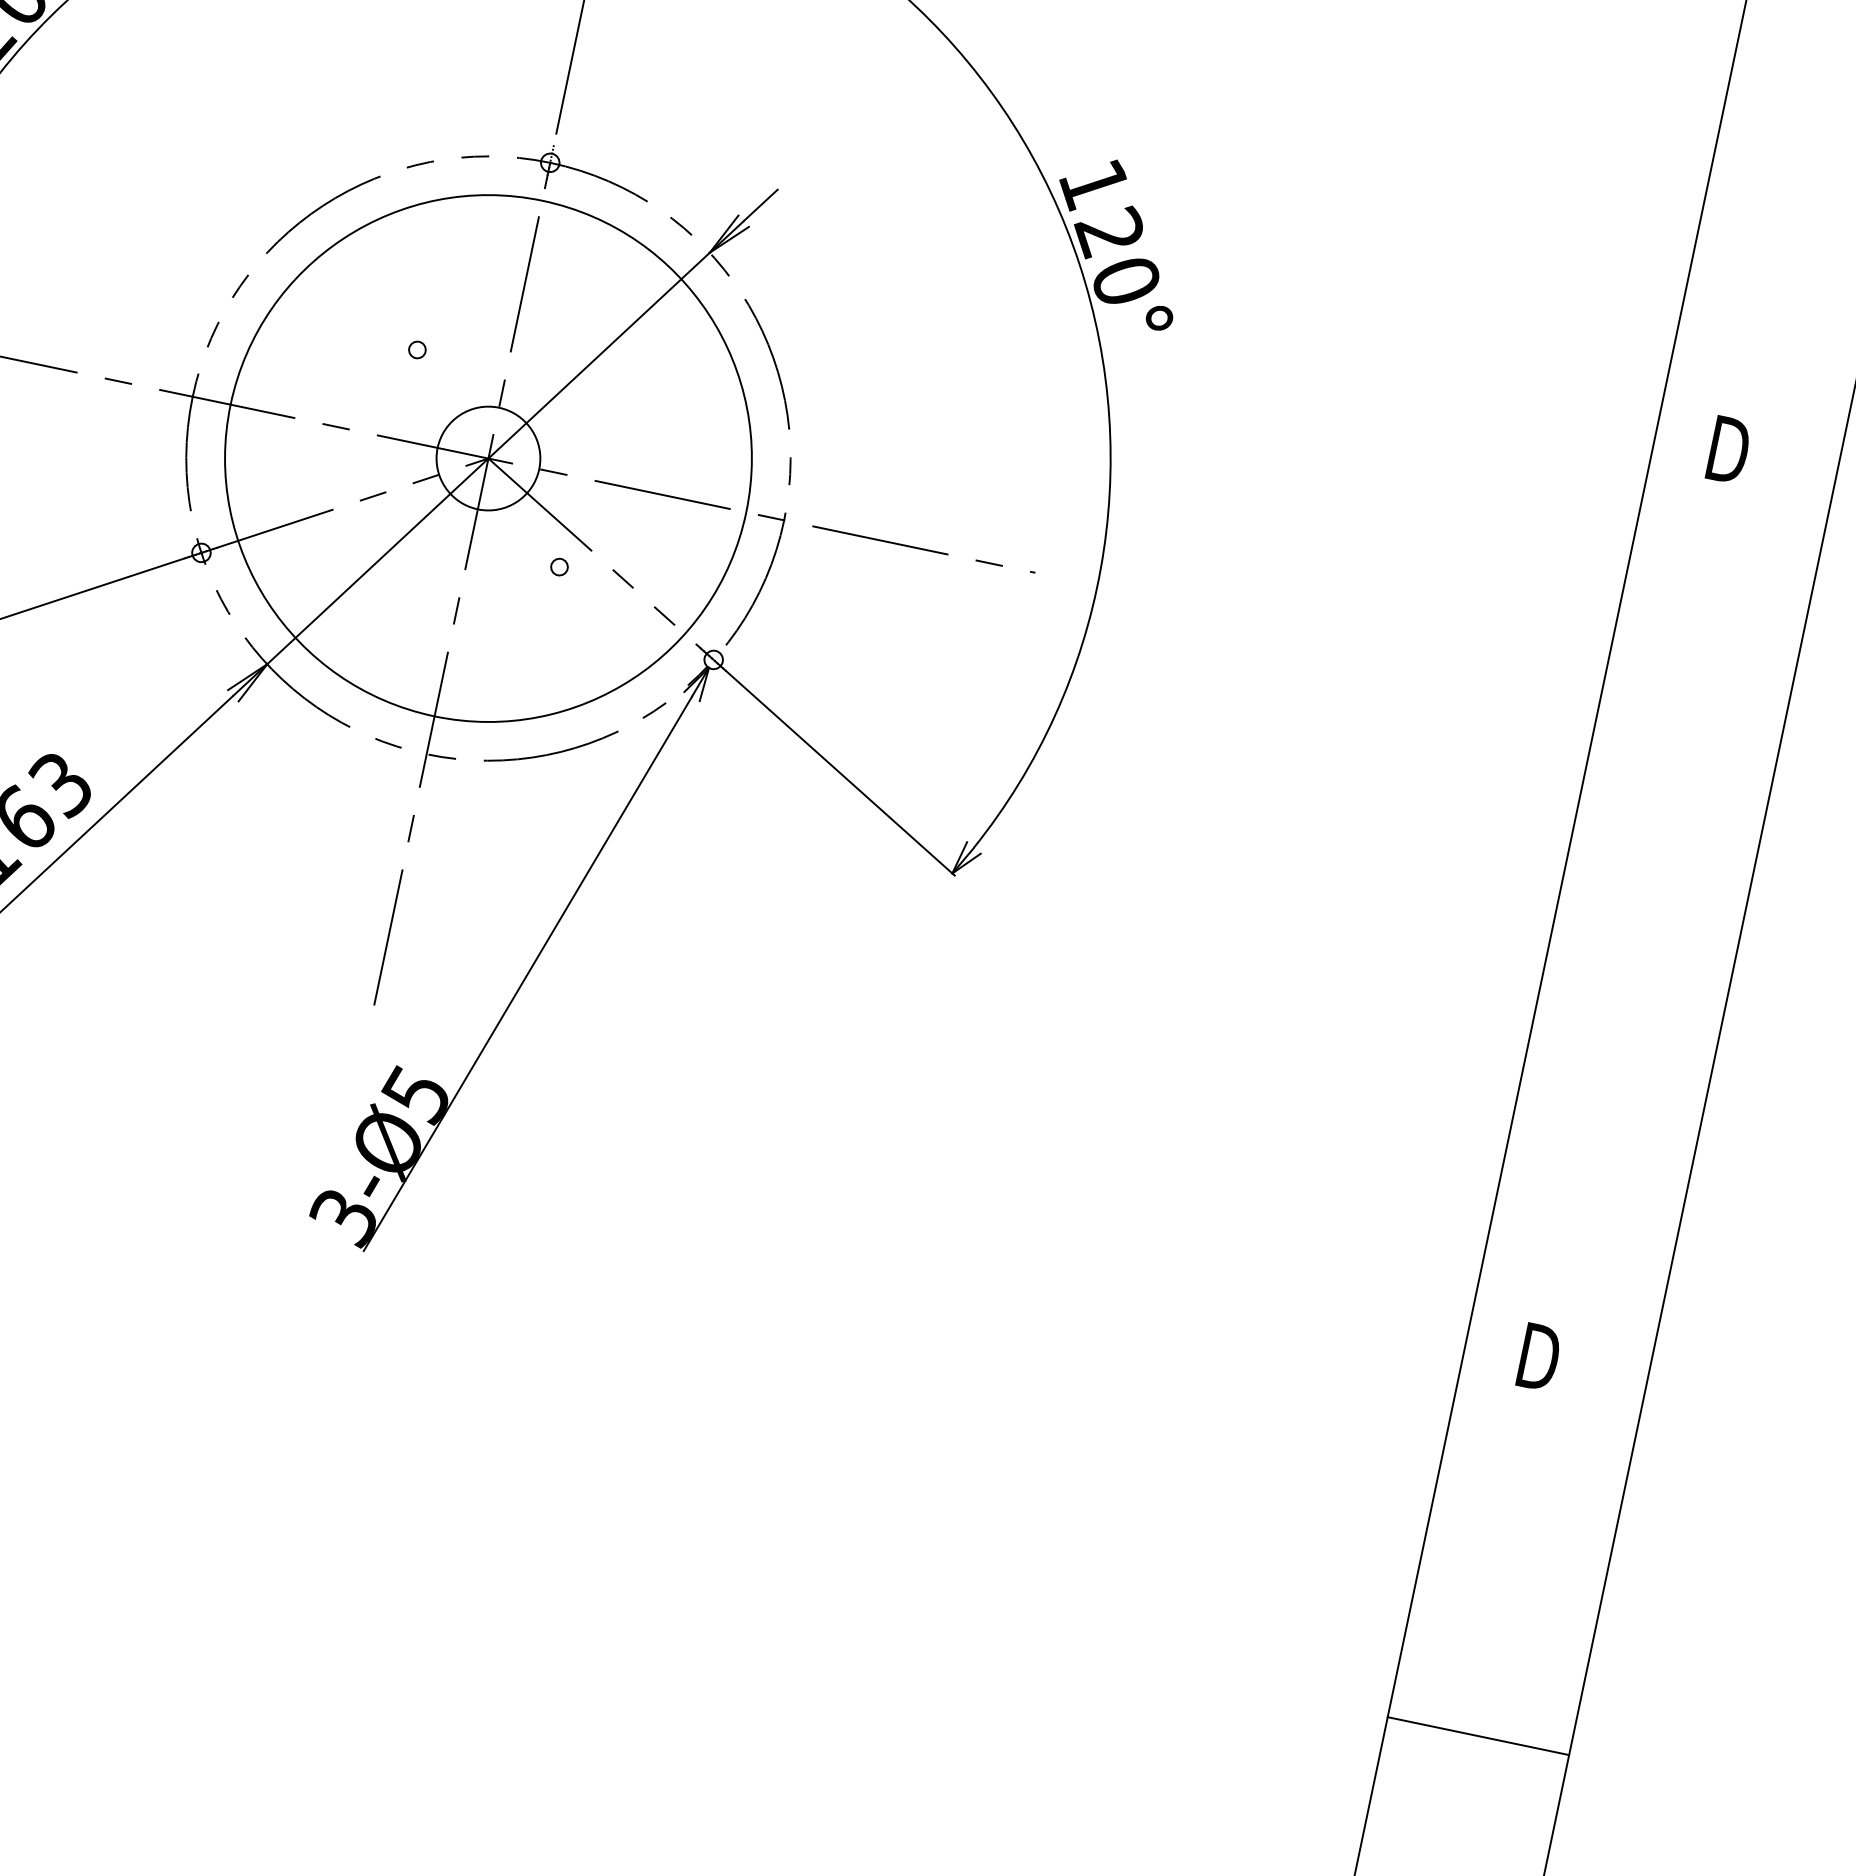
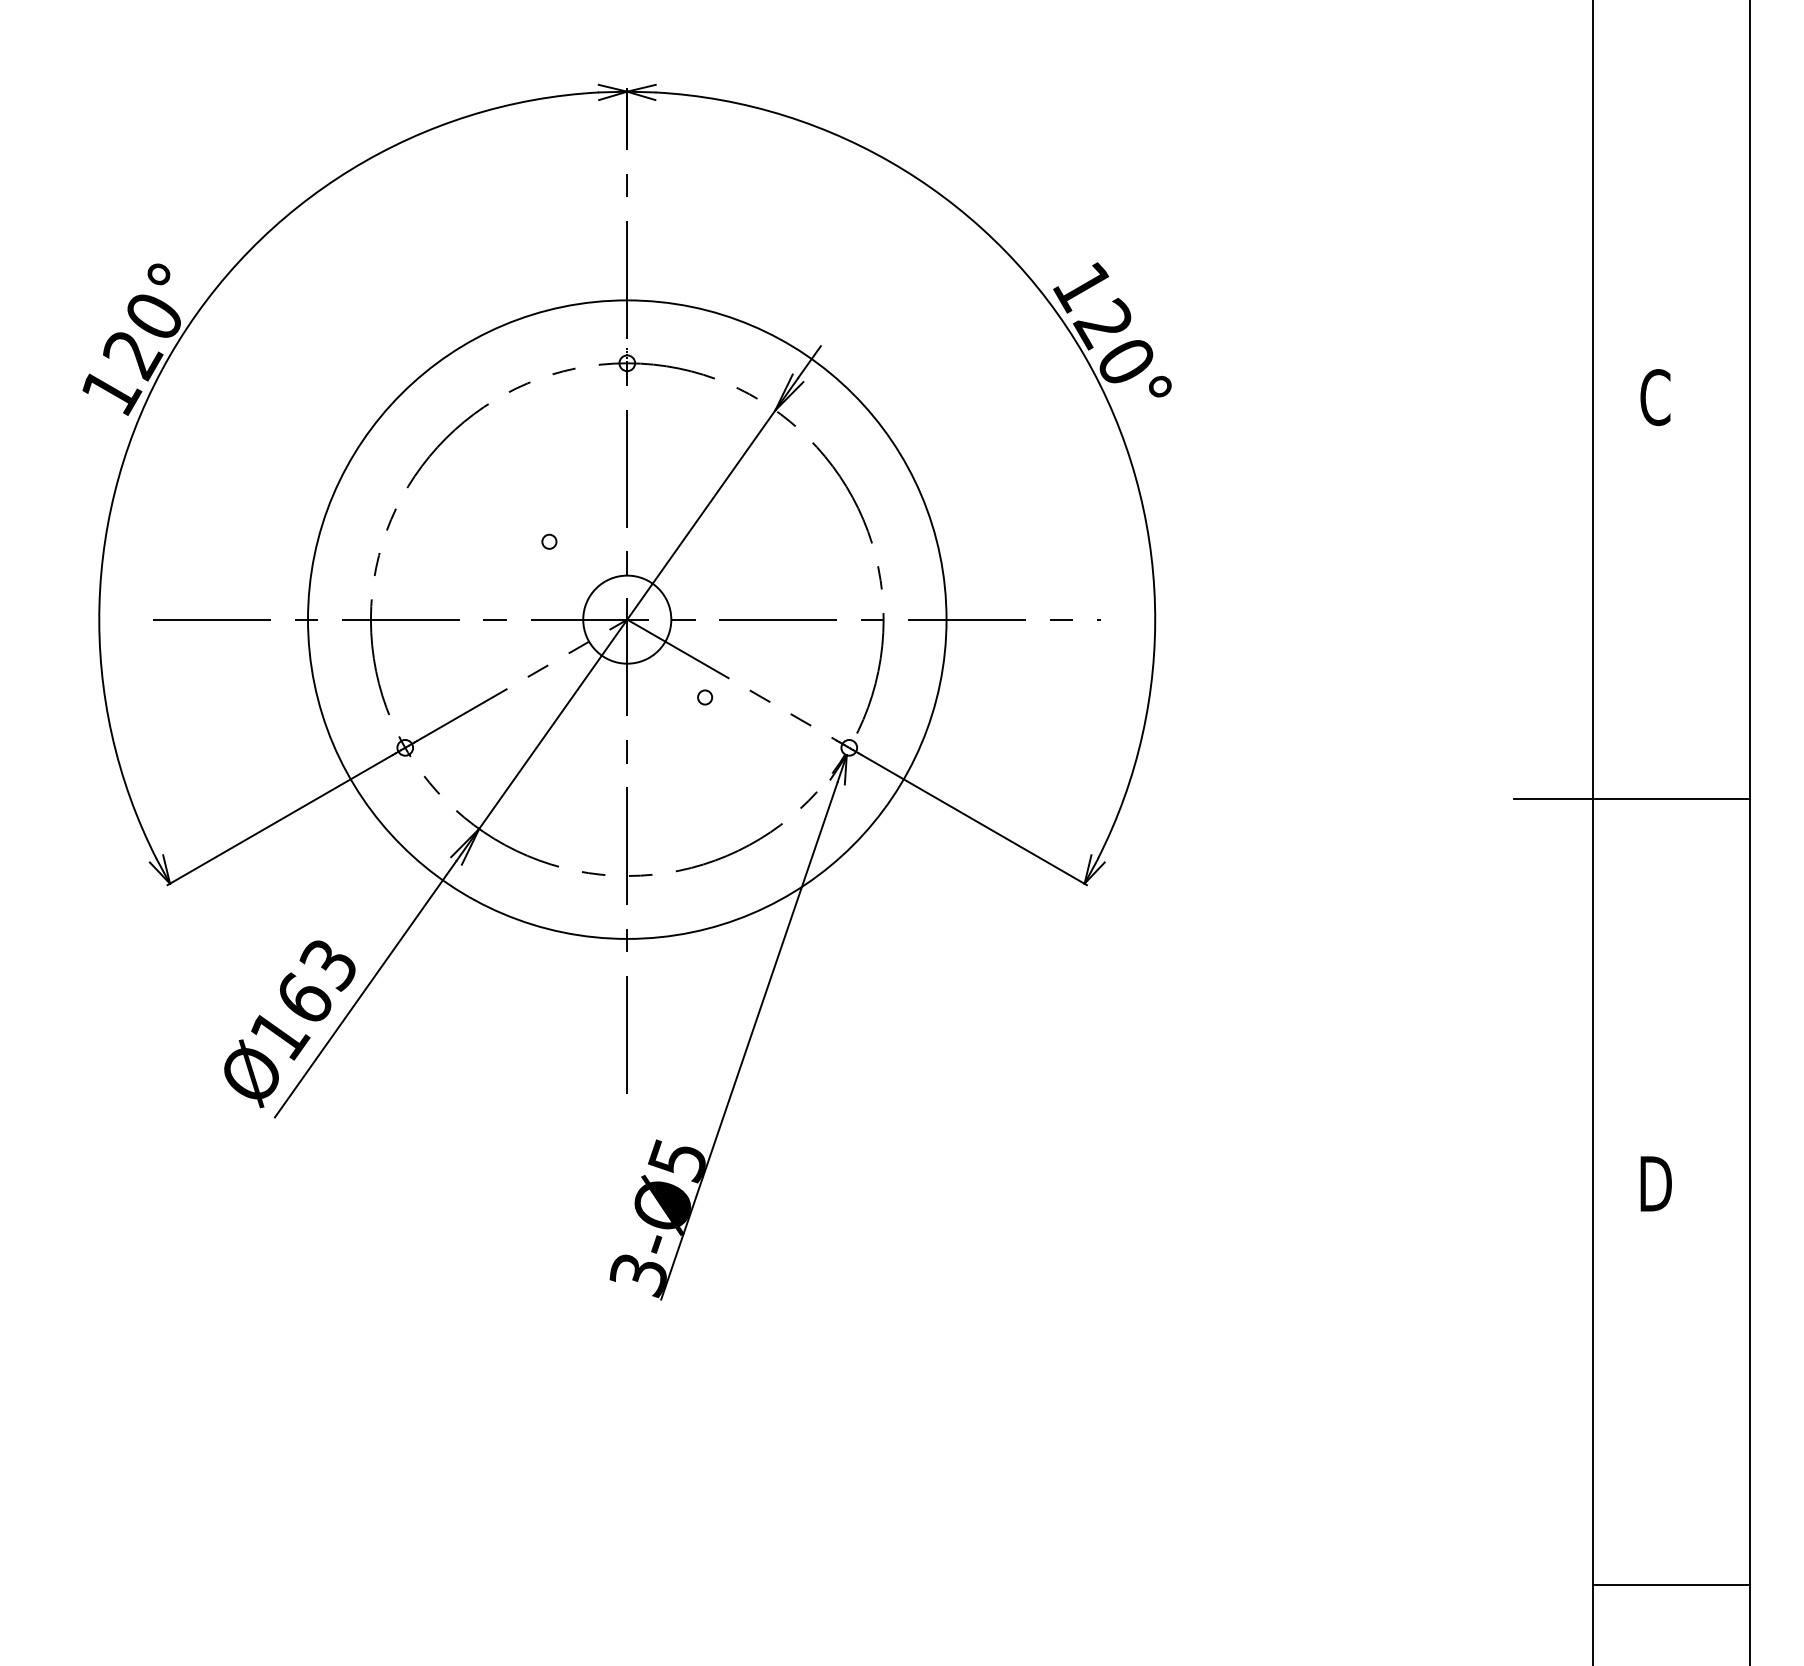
text: (1728, 450) -> (1655, 397), D -> C
circle: (488, 458) -> (627, 619), size x1.43
line: (1603, 906) -> (1631, 798), added
line: (1477, 1736) -> (1670, 1585), moved

